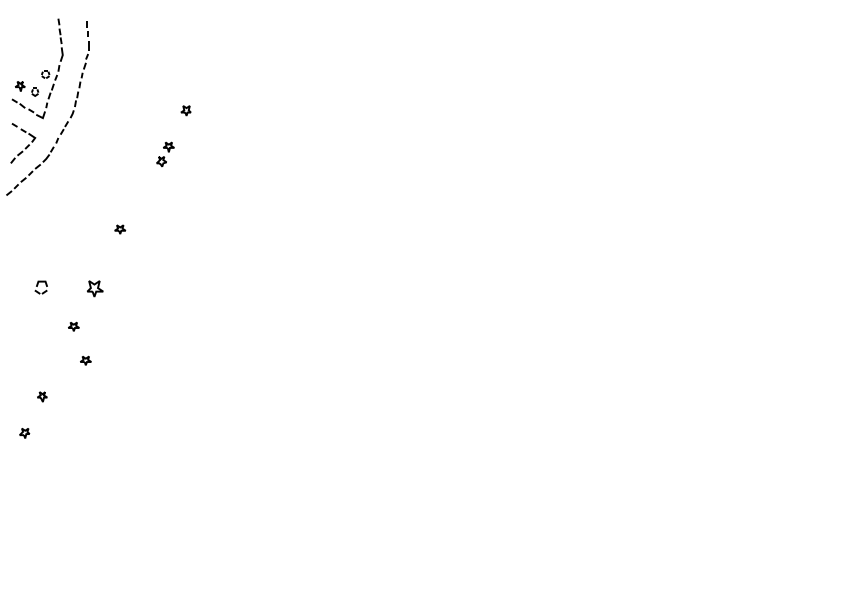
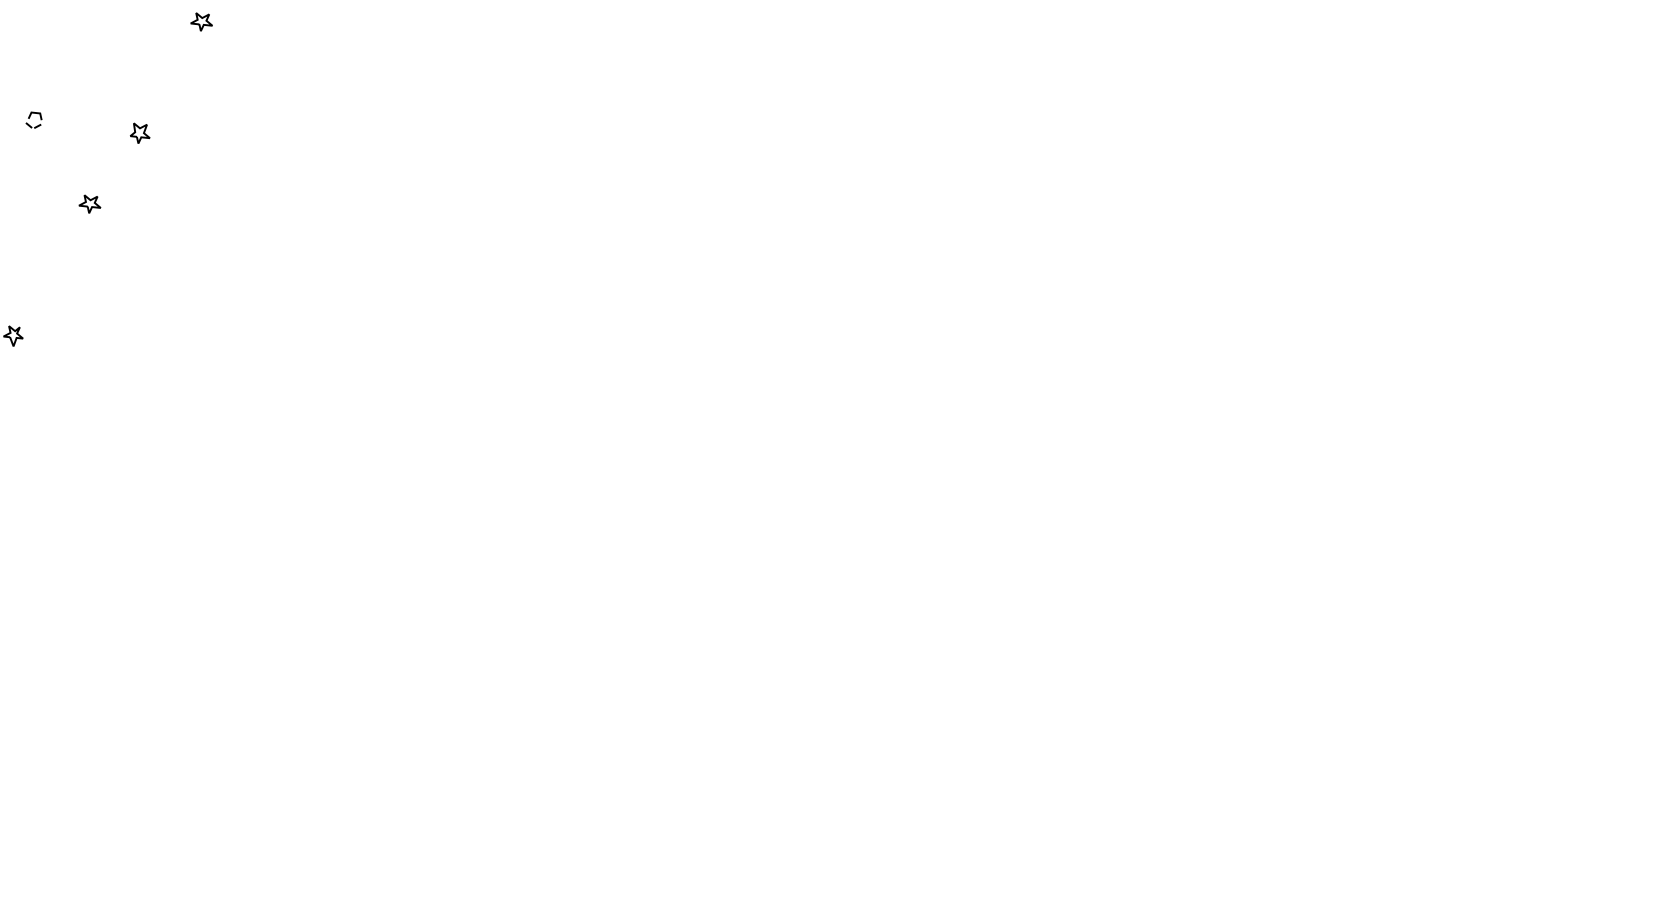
part: (41, 287) -> (34, 120), size x0.62
part: (95, 288) -> (140, 133), size x0.62
part: (85, 360) -> (106, 273), removed

